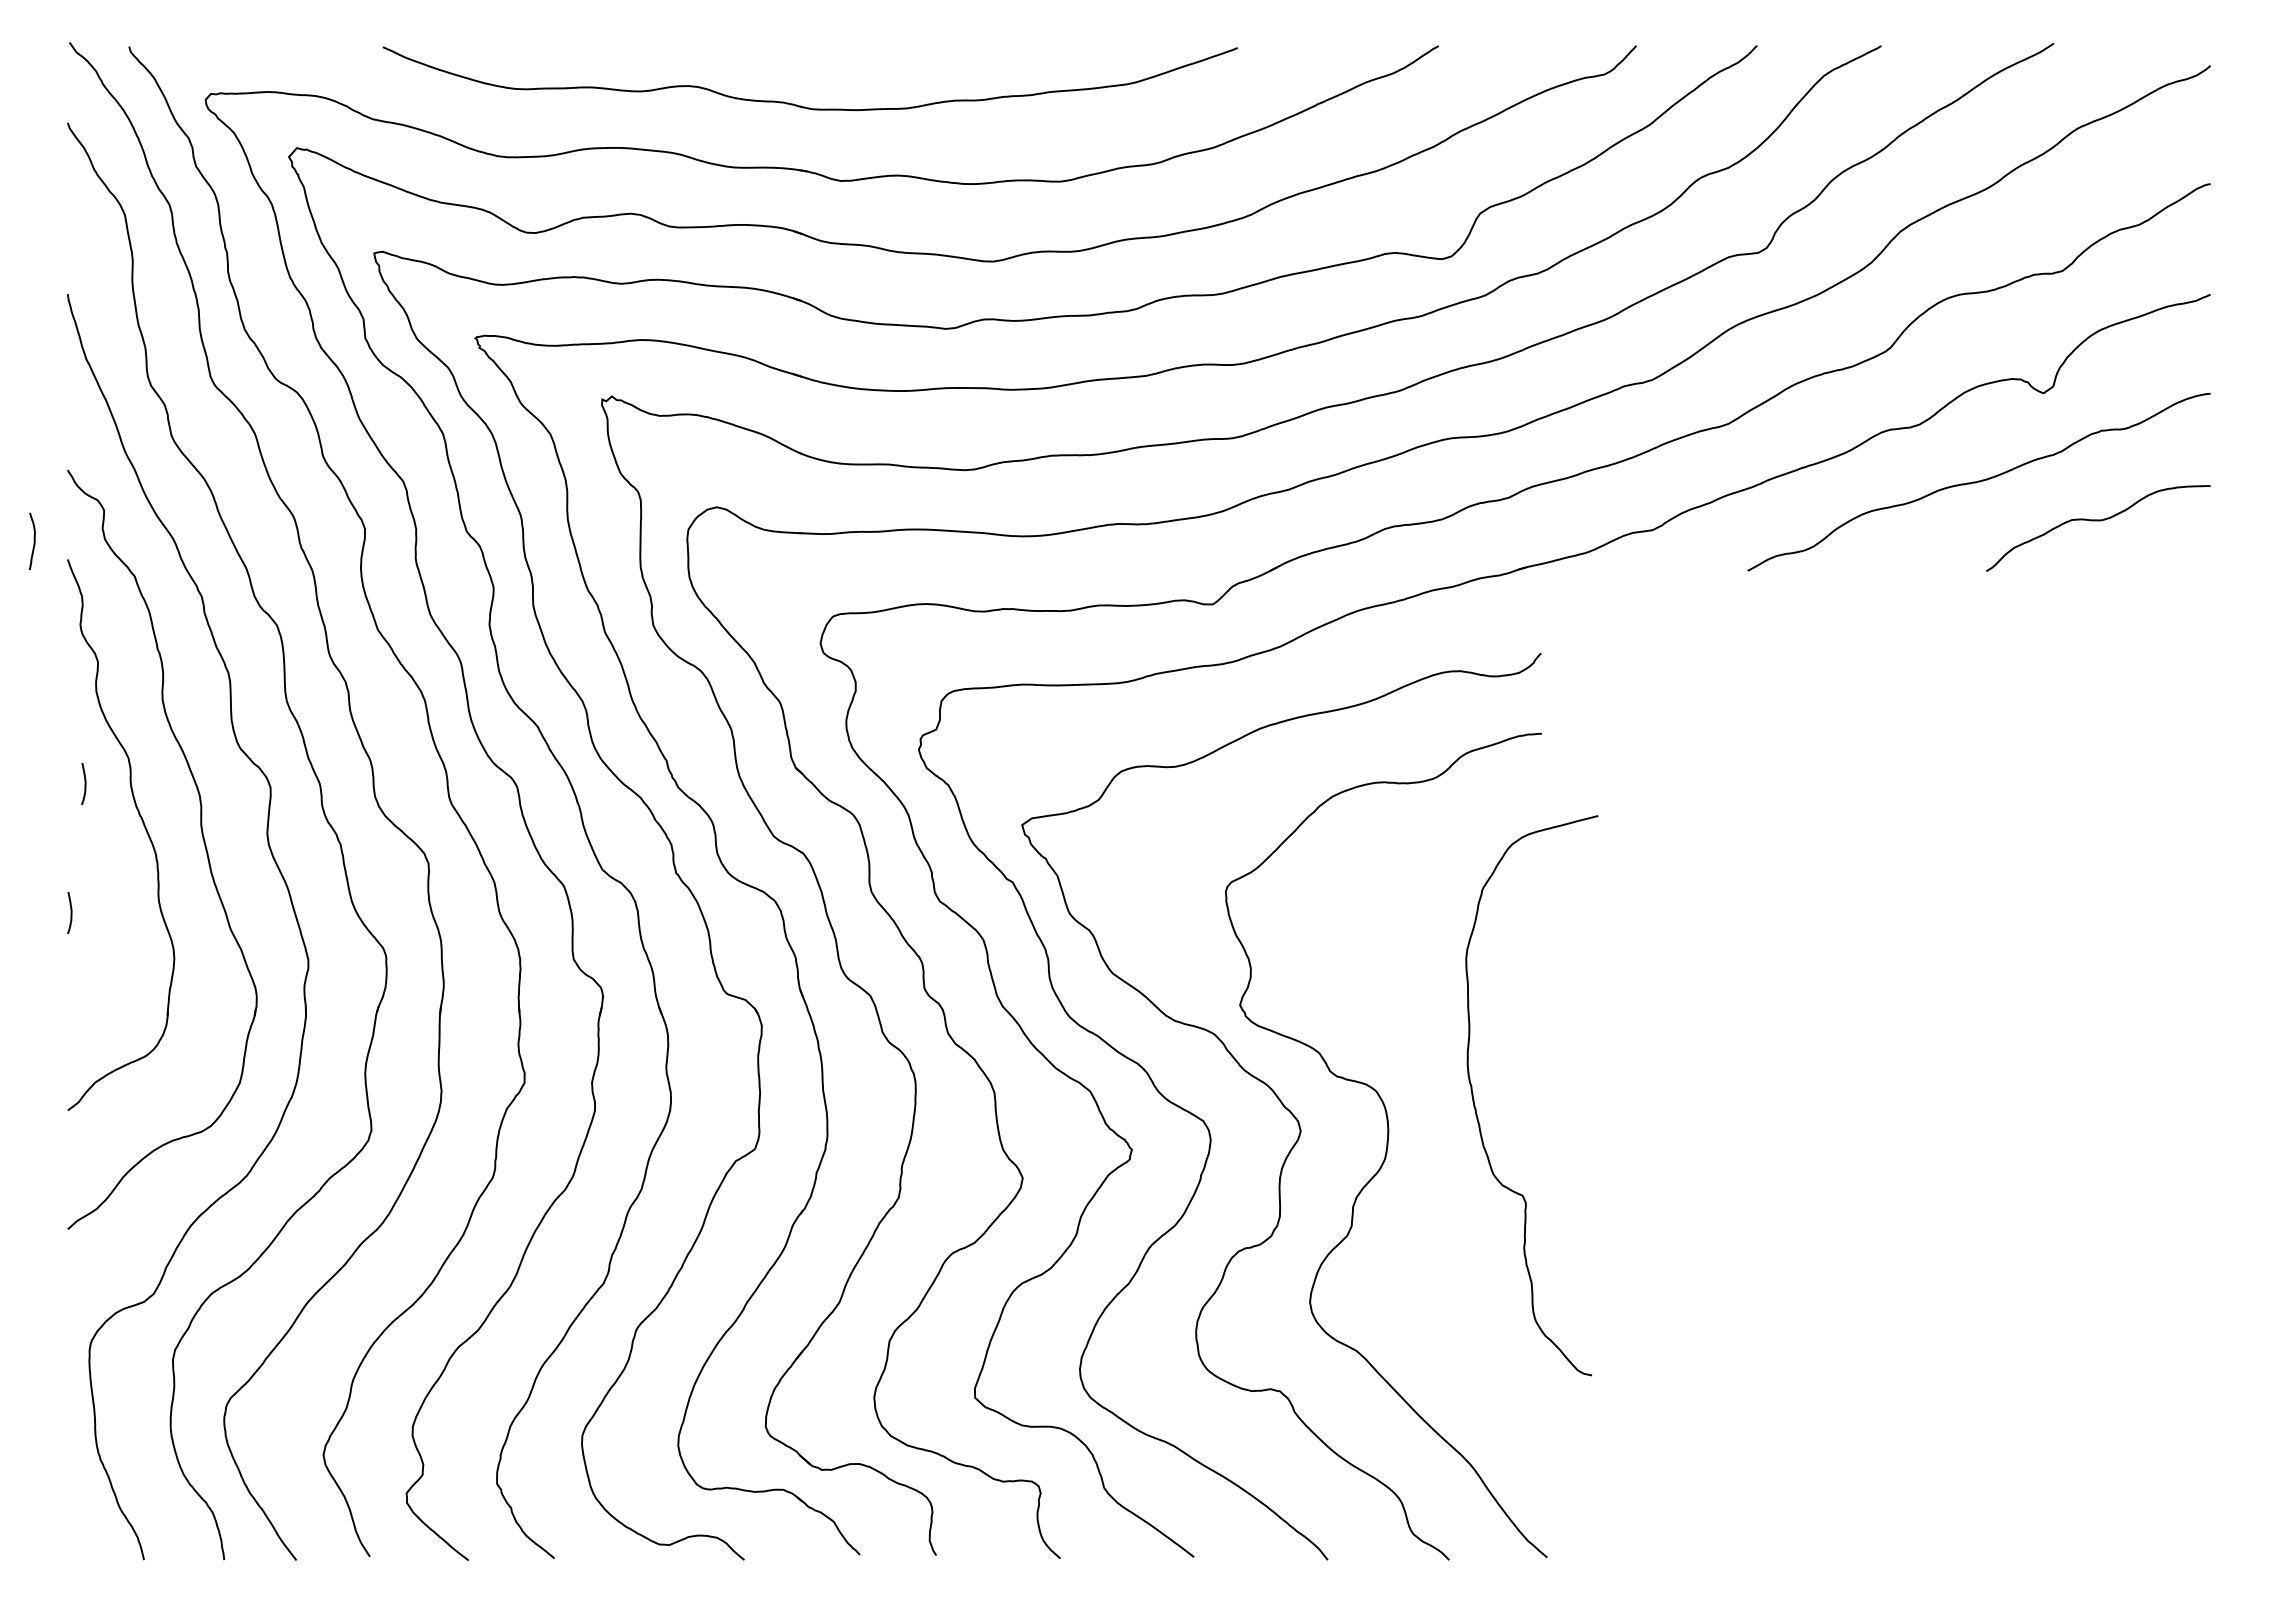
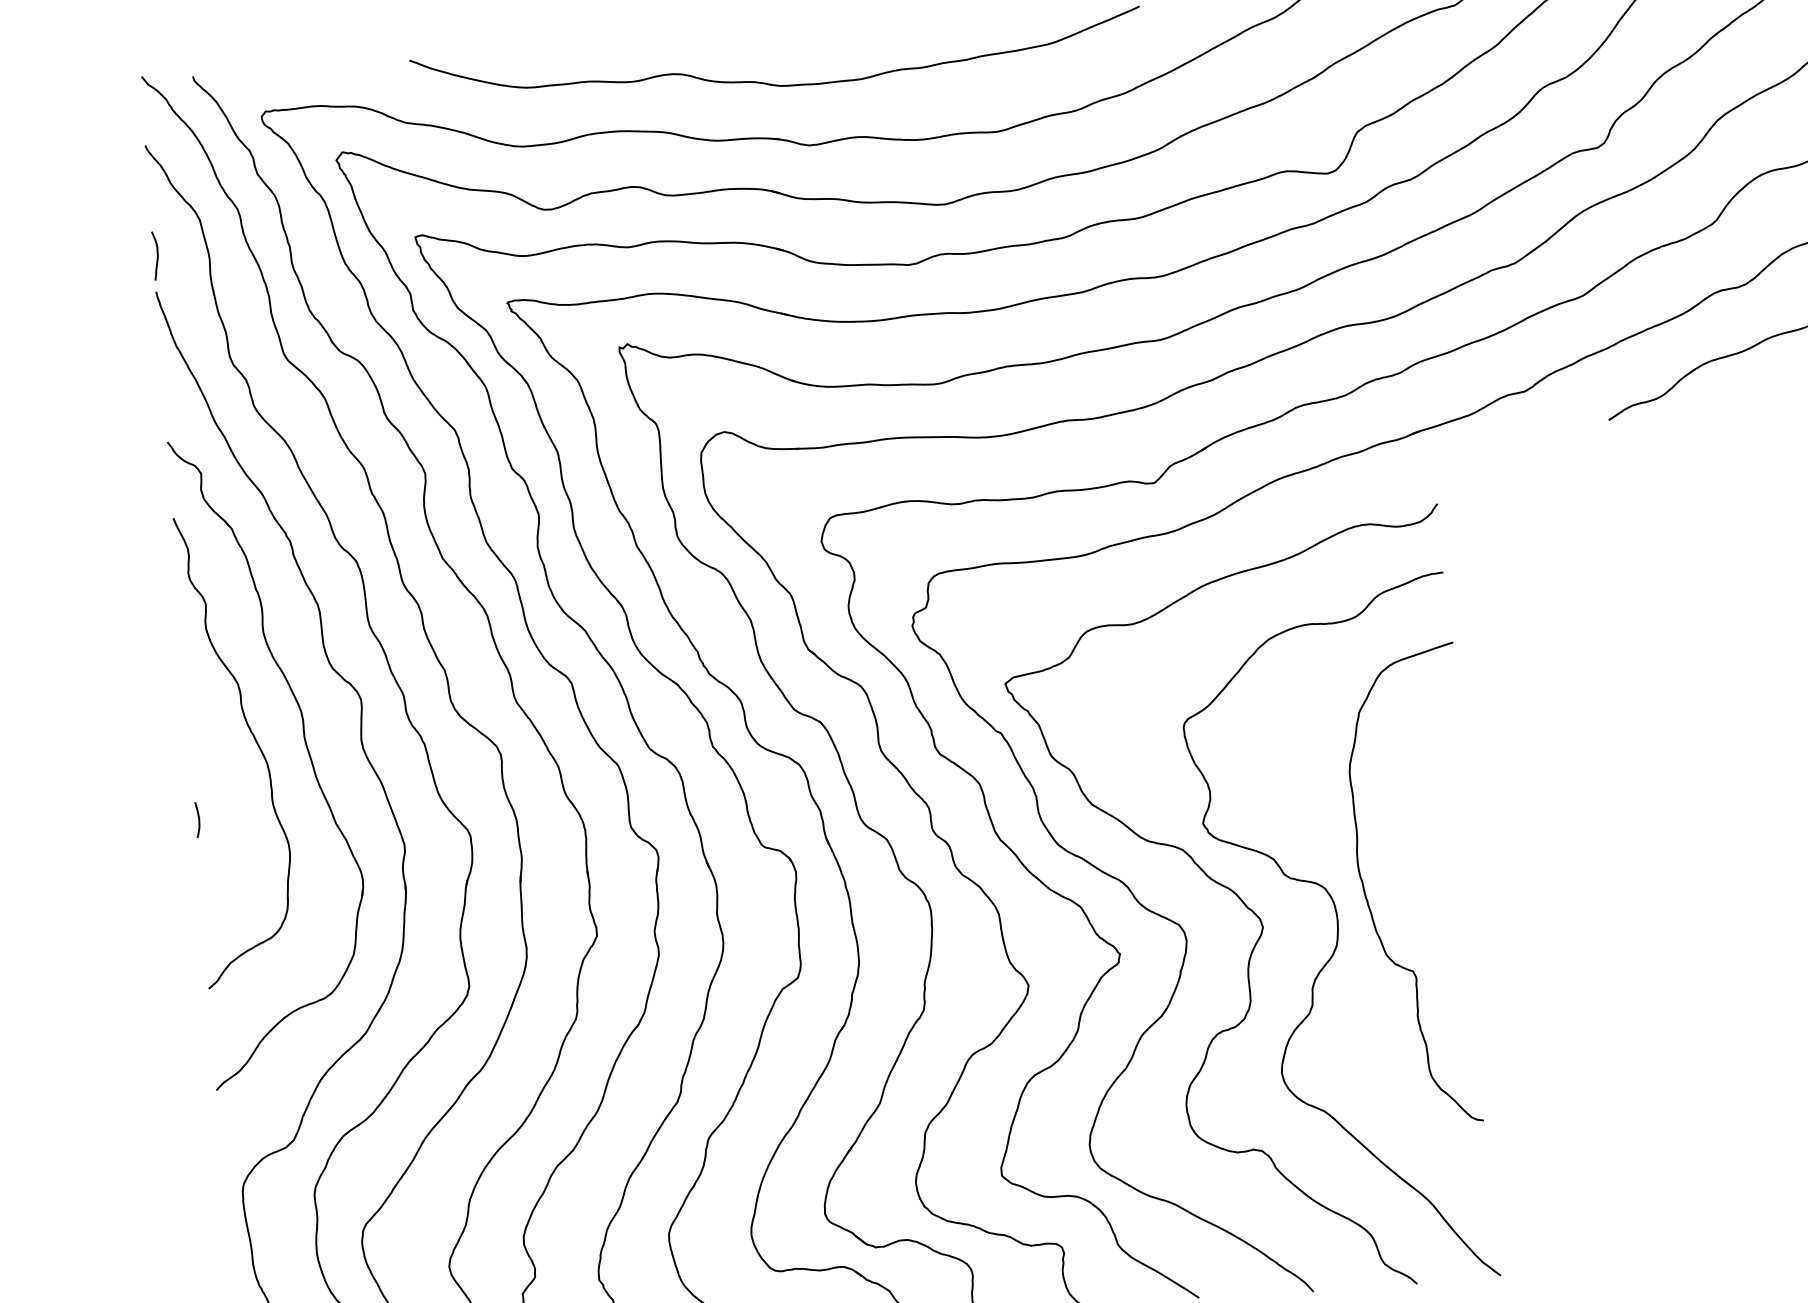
curve: (33, 541) -> (156, 255), moved
curve: (84, 784) -> (202, 709), removed
curve: (1476, 1108) -> (1368, 899), moved

